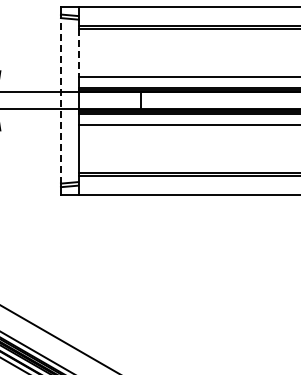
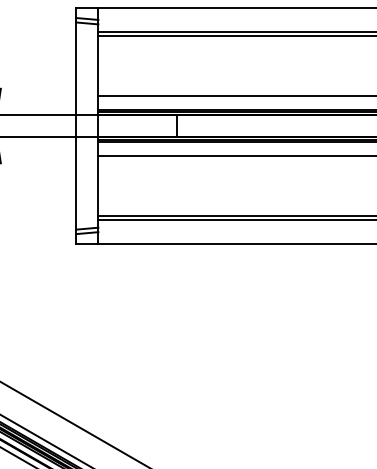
line: (78, 53) -> (98, 66), dashed -> solid
line: (60, 100) -> (75, 125), dashed -> solid

